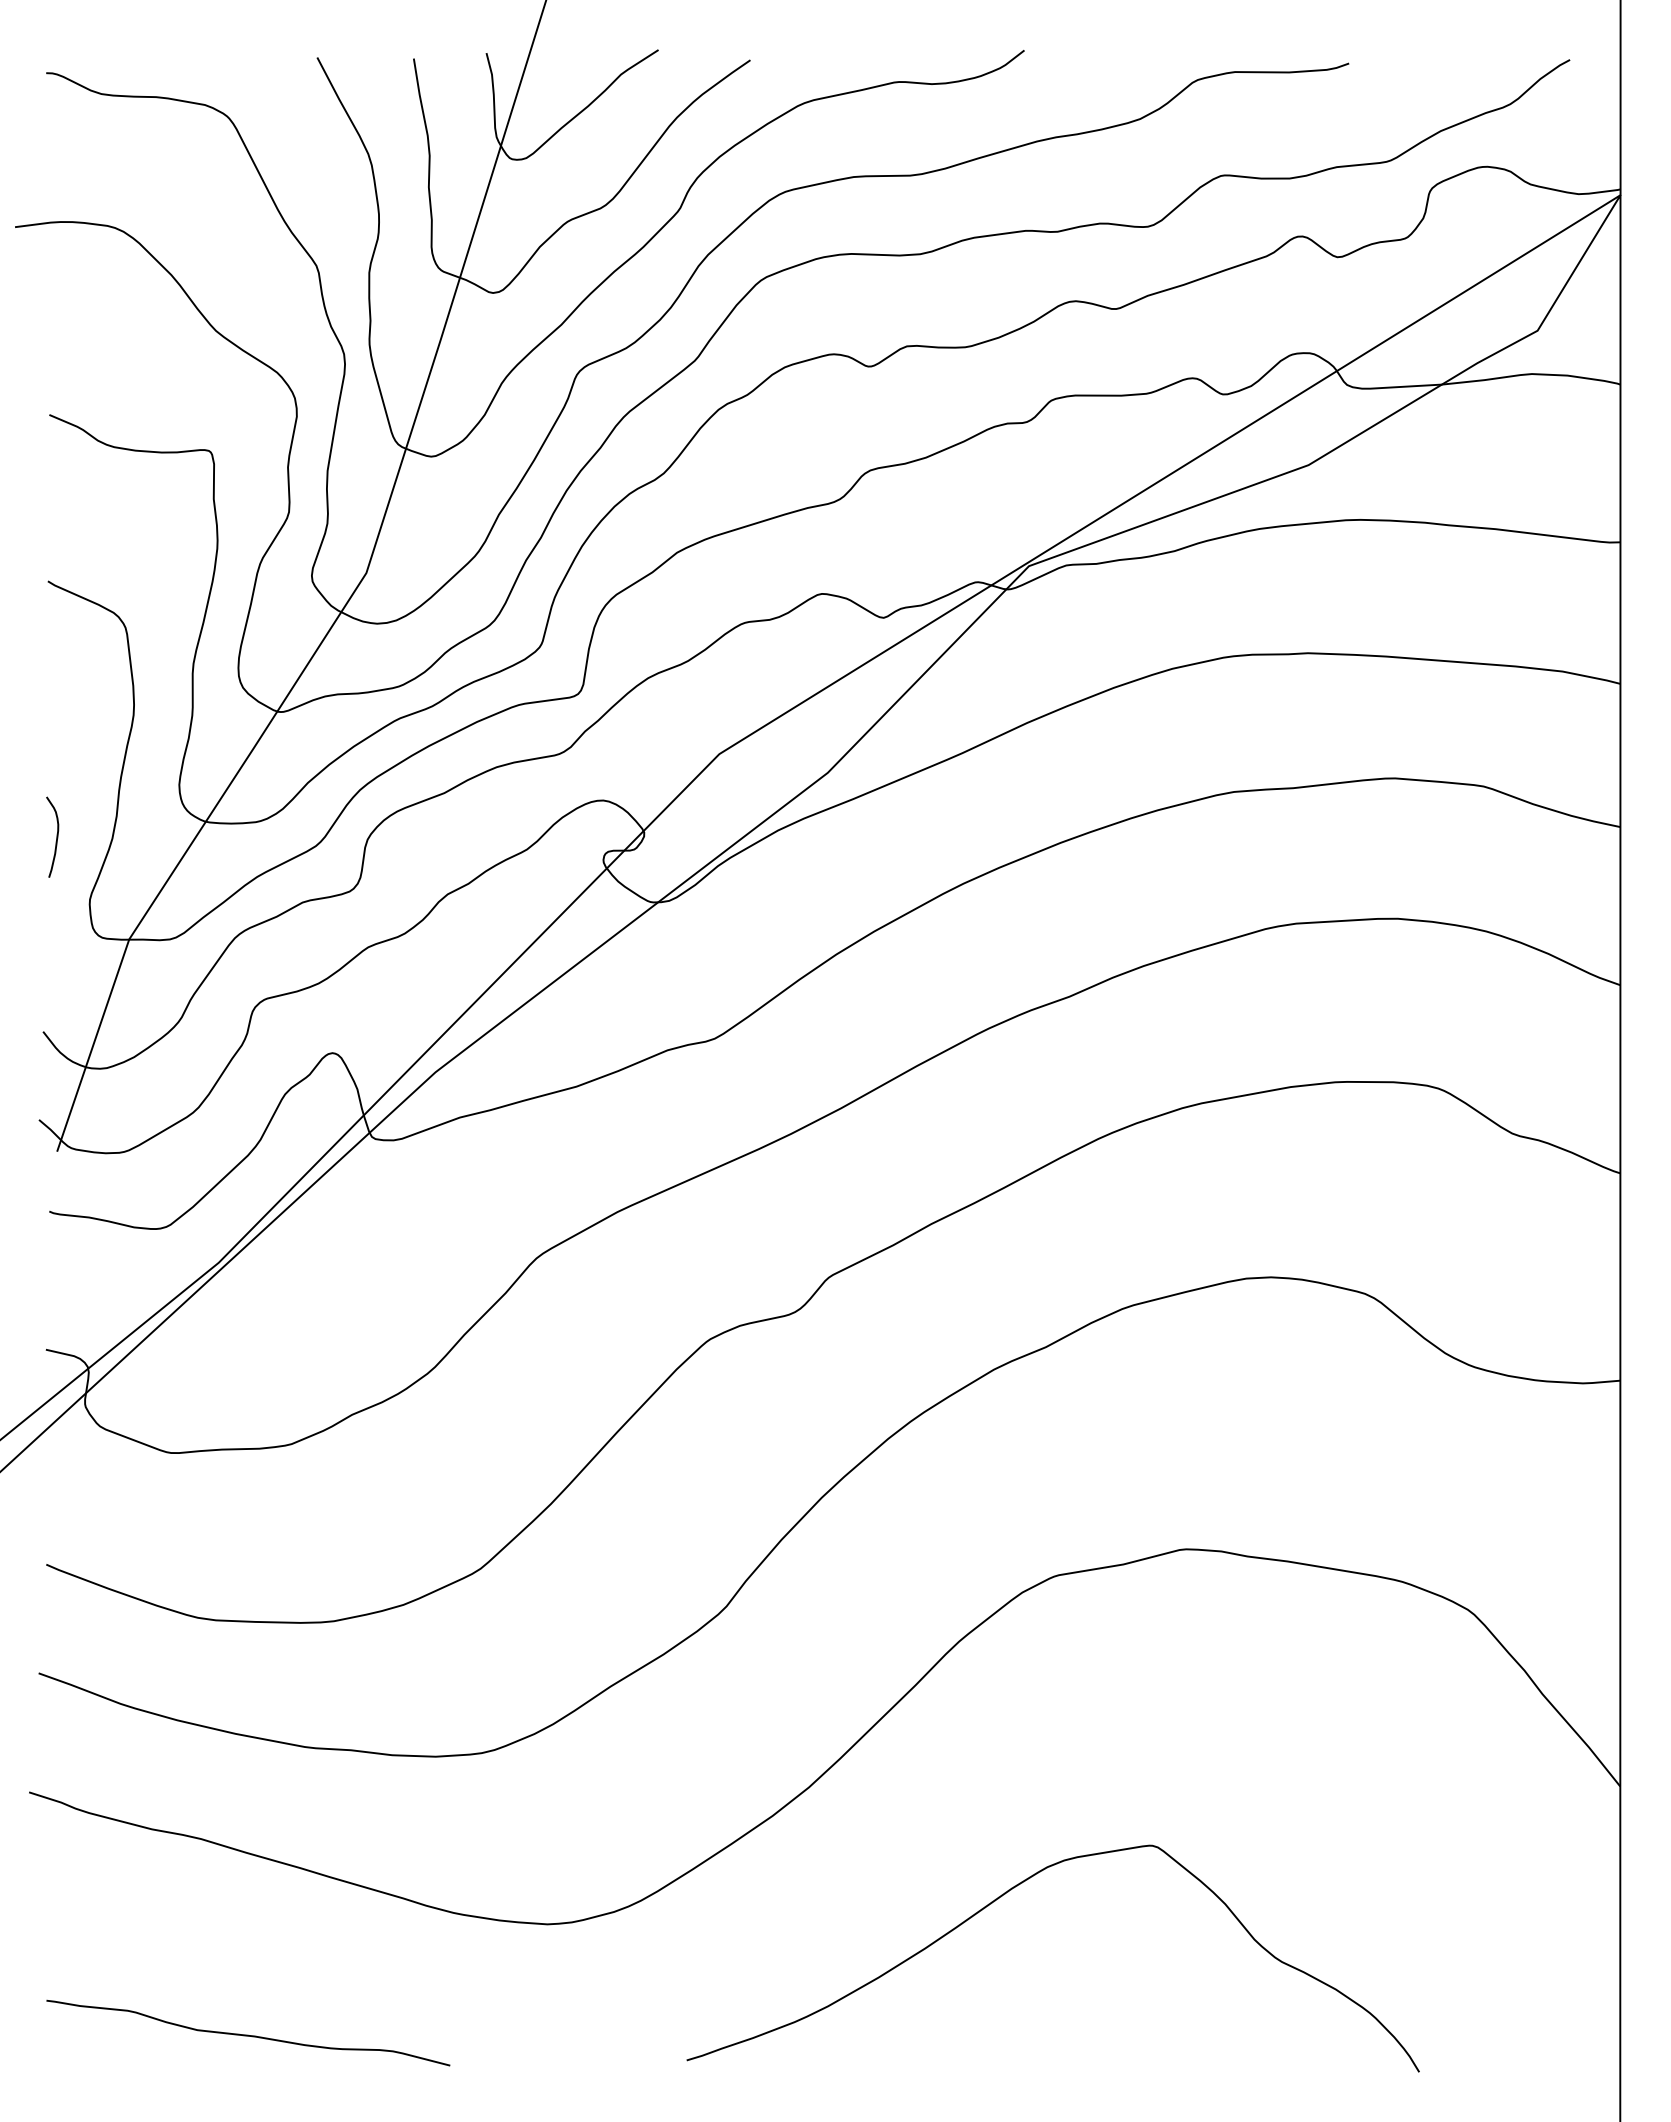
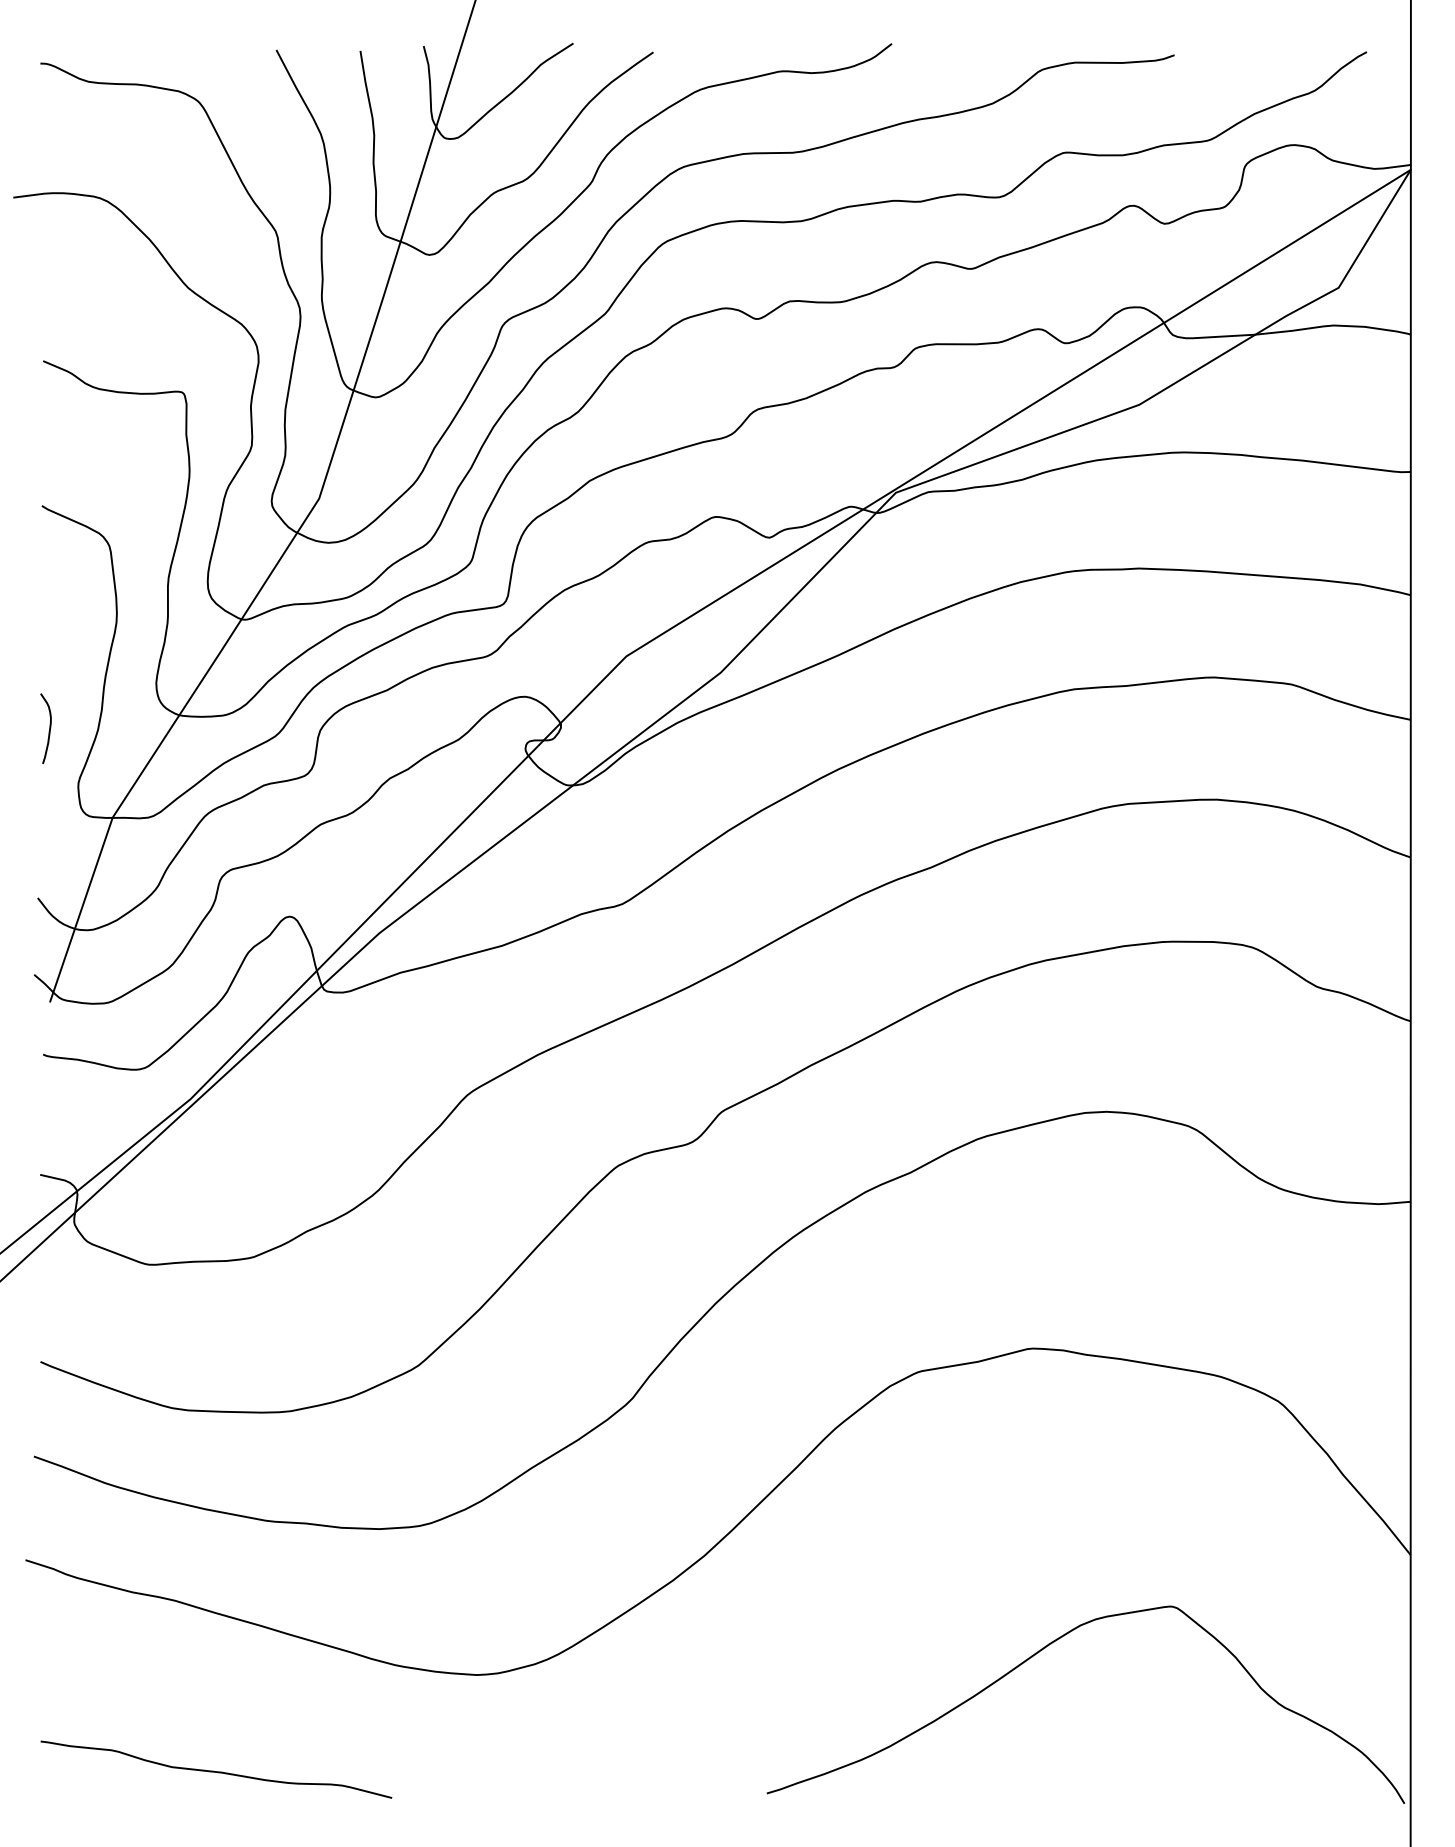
curve: (1008, 1892) -> (1046, 1647), moved

